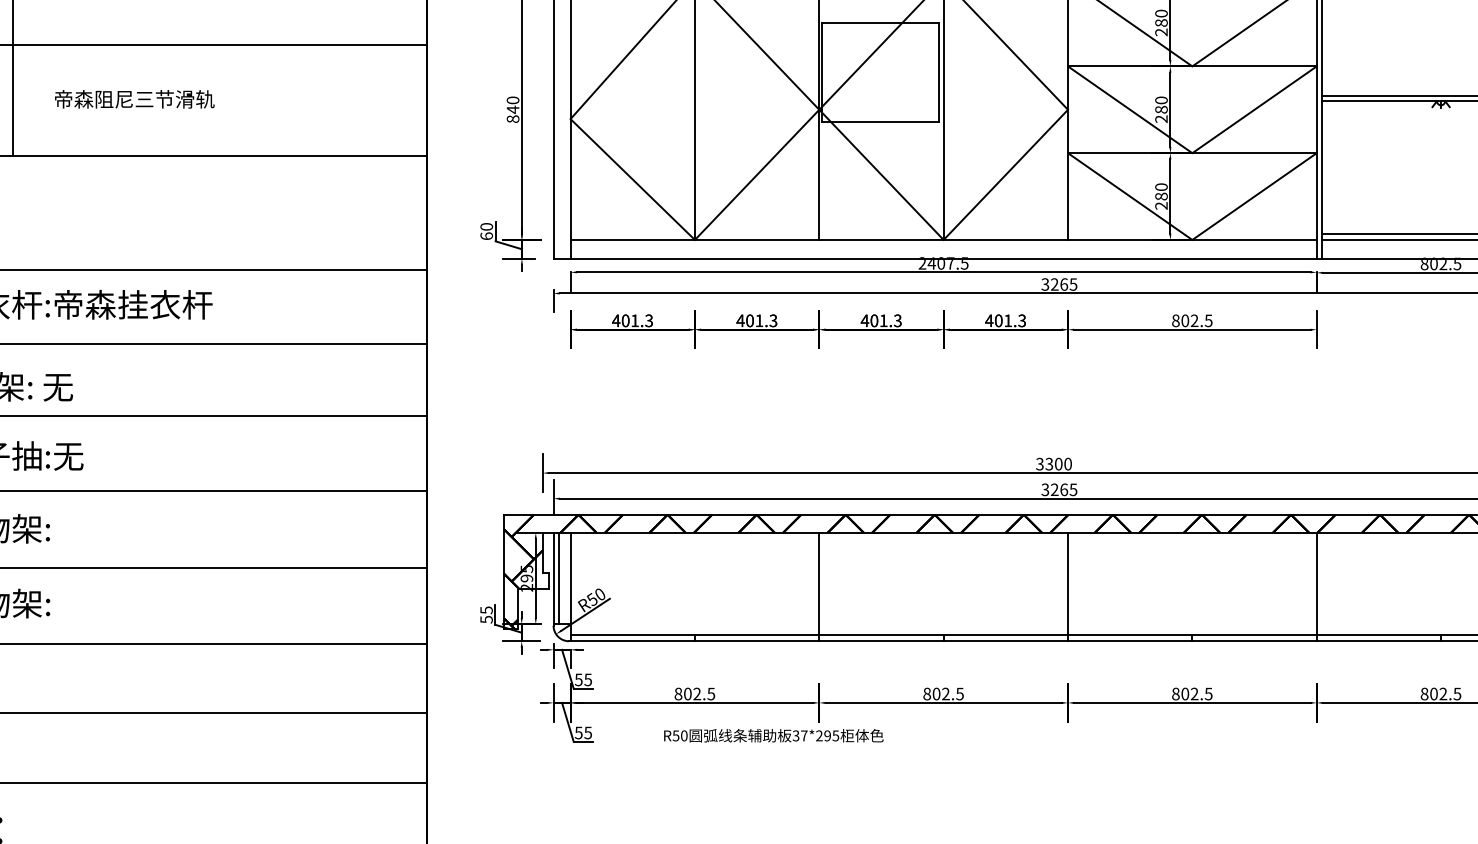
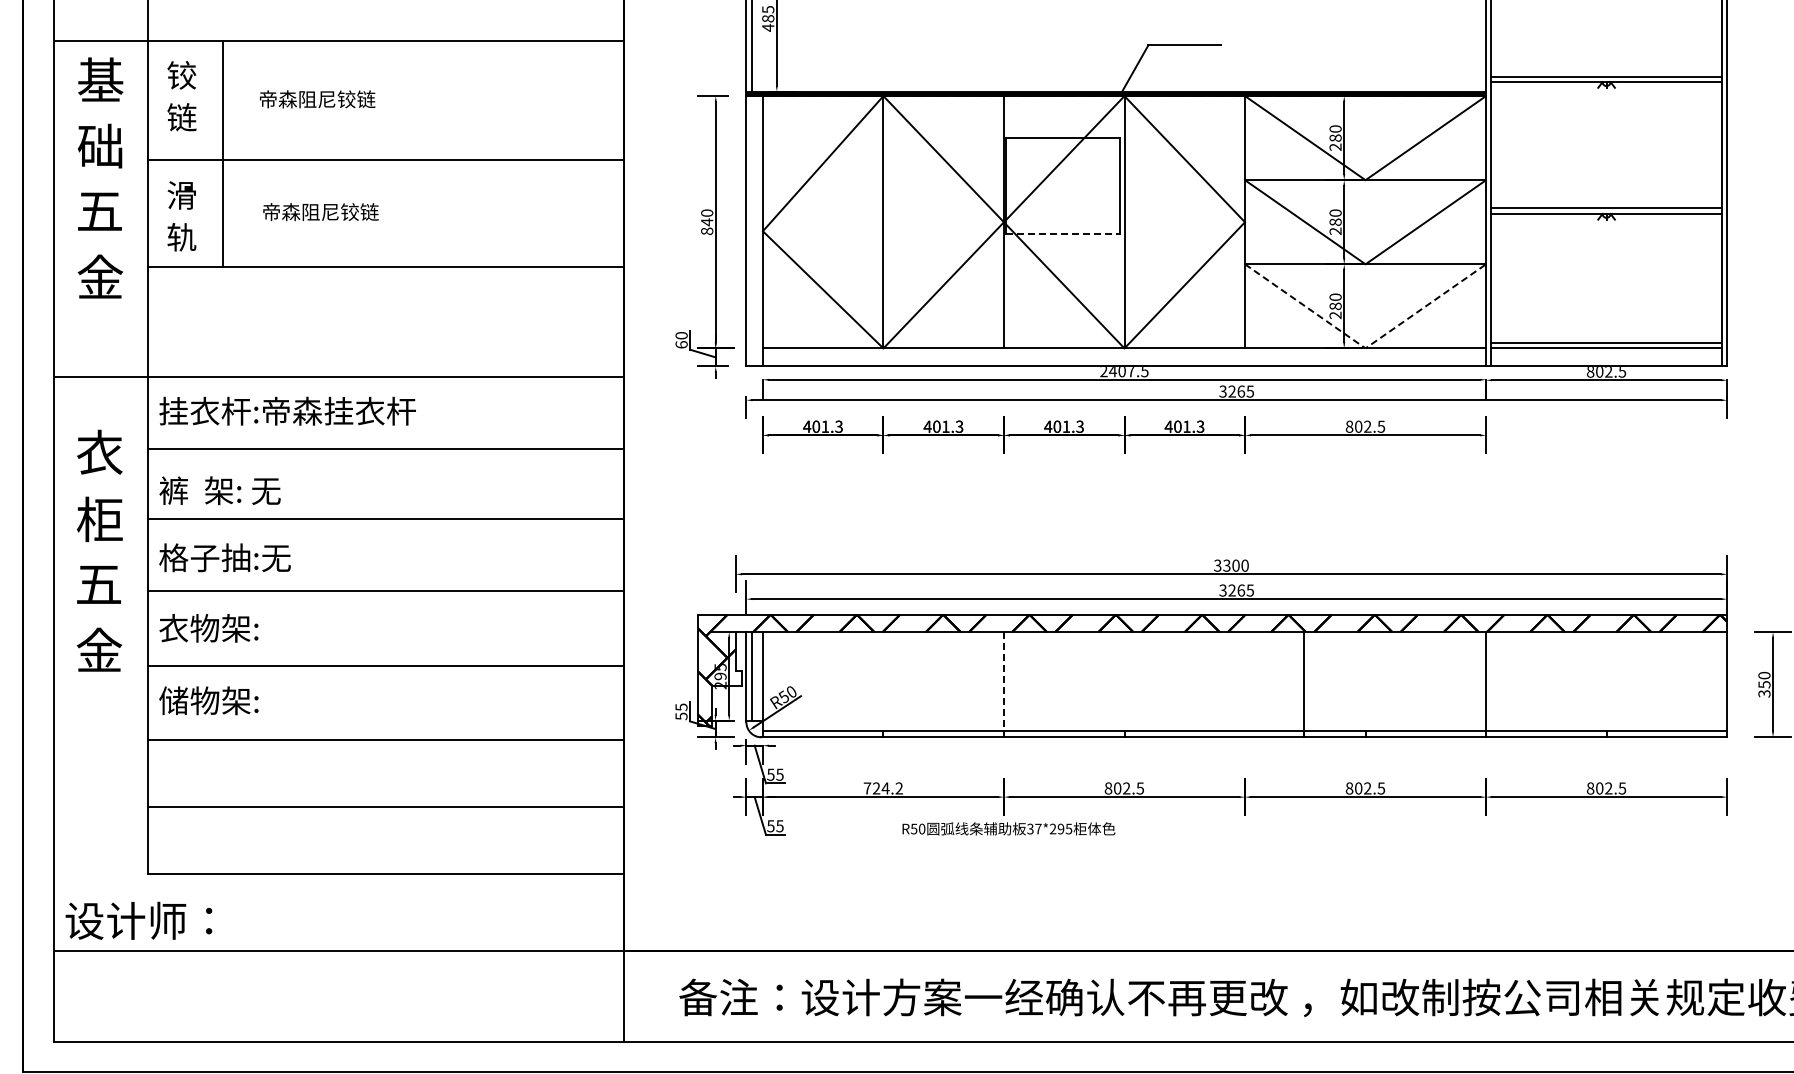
text: (174, 99) -> (379, 212), 帝森阻尼三节滑轨 -> 帝森阻尼铰链
line: (880, 122) -> (1063, 234), solid -> dashed
line: (1192, 240) -> (1365, 348), solid -> dashed
line: (818, 586) -> (1003, 684), solid -> dashed
line: (1068, 586) -> (1304, 684), moved
text: (693, 694) -> (882, 788), 802.5 -> 724.2
text: (773, 735) -> (1008, 828), moved

